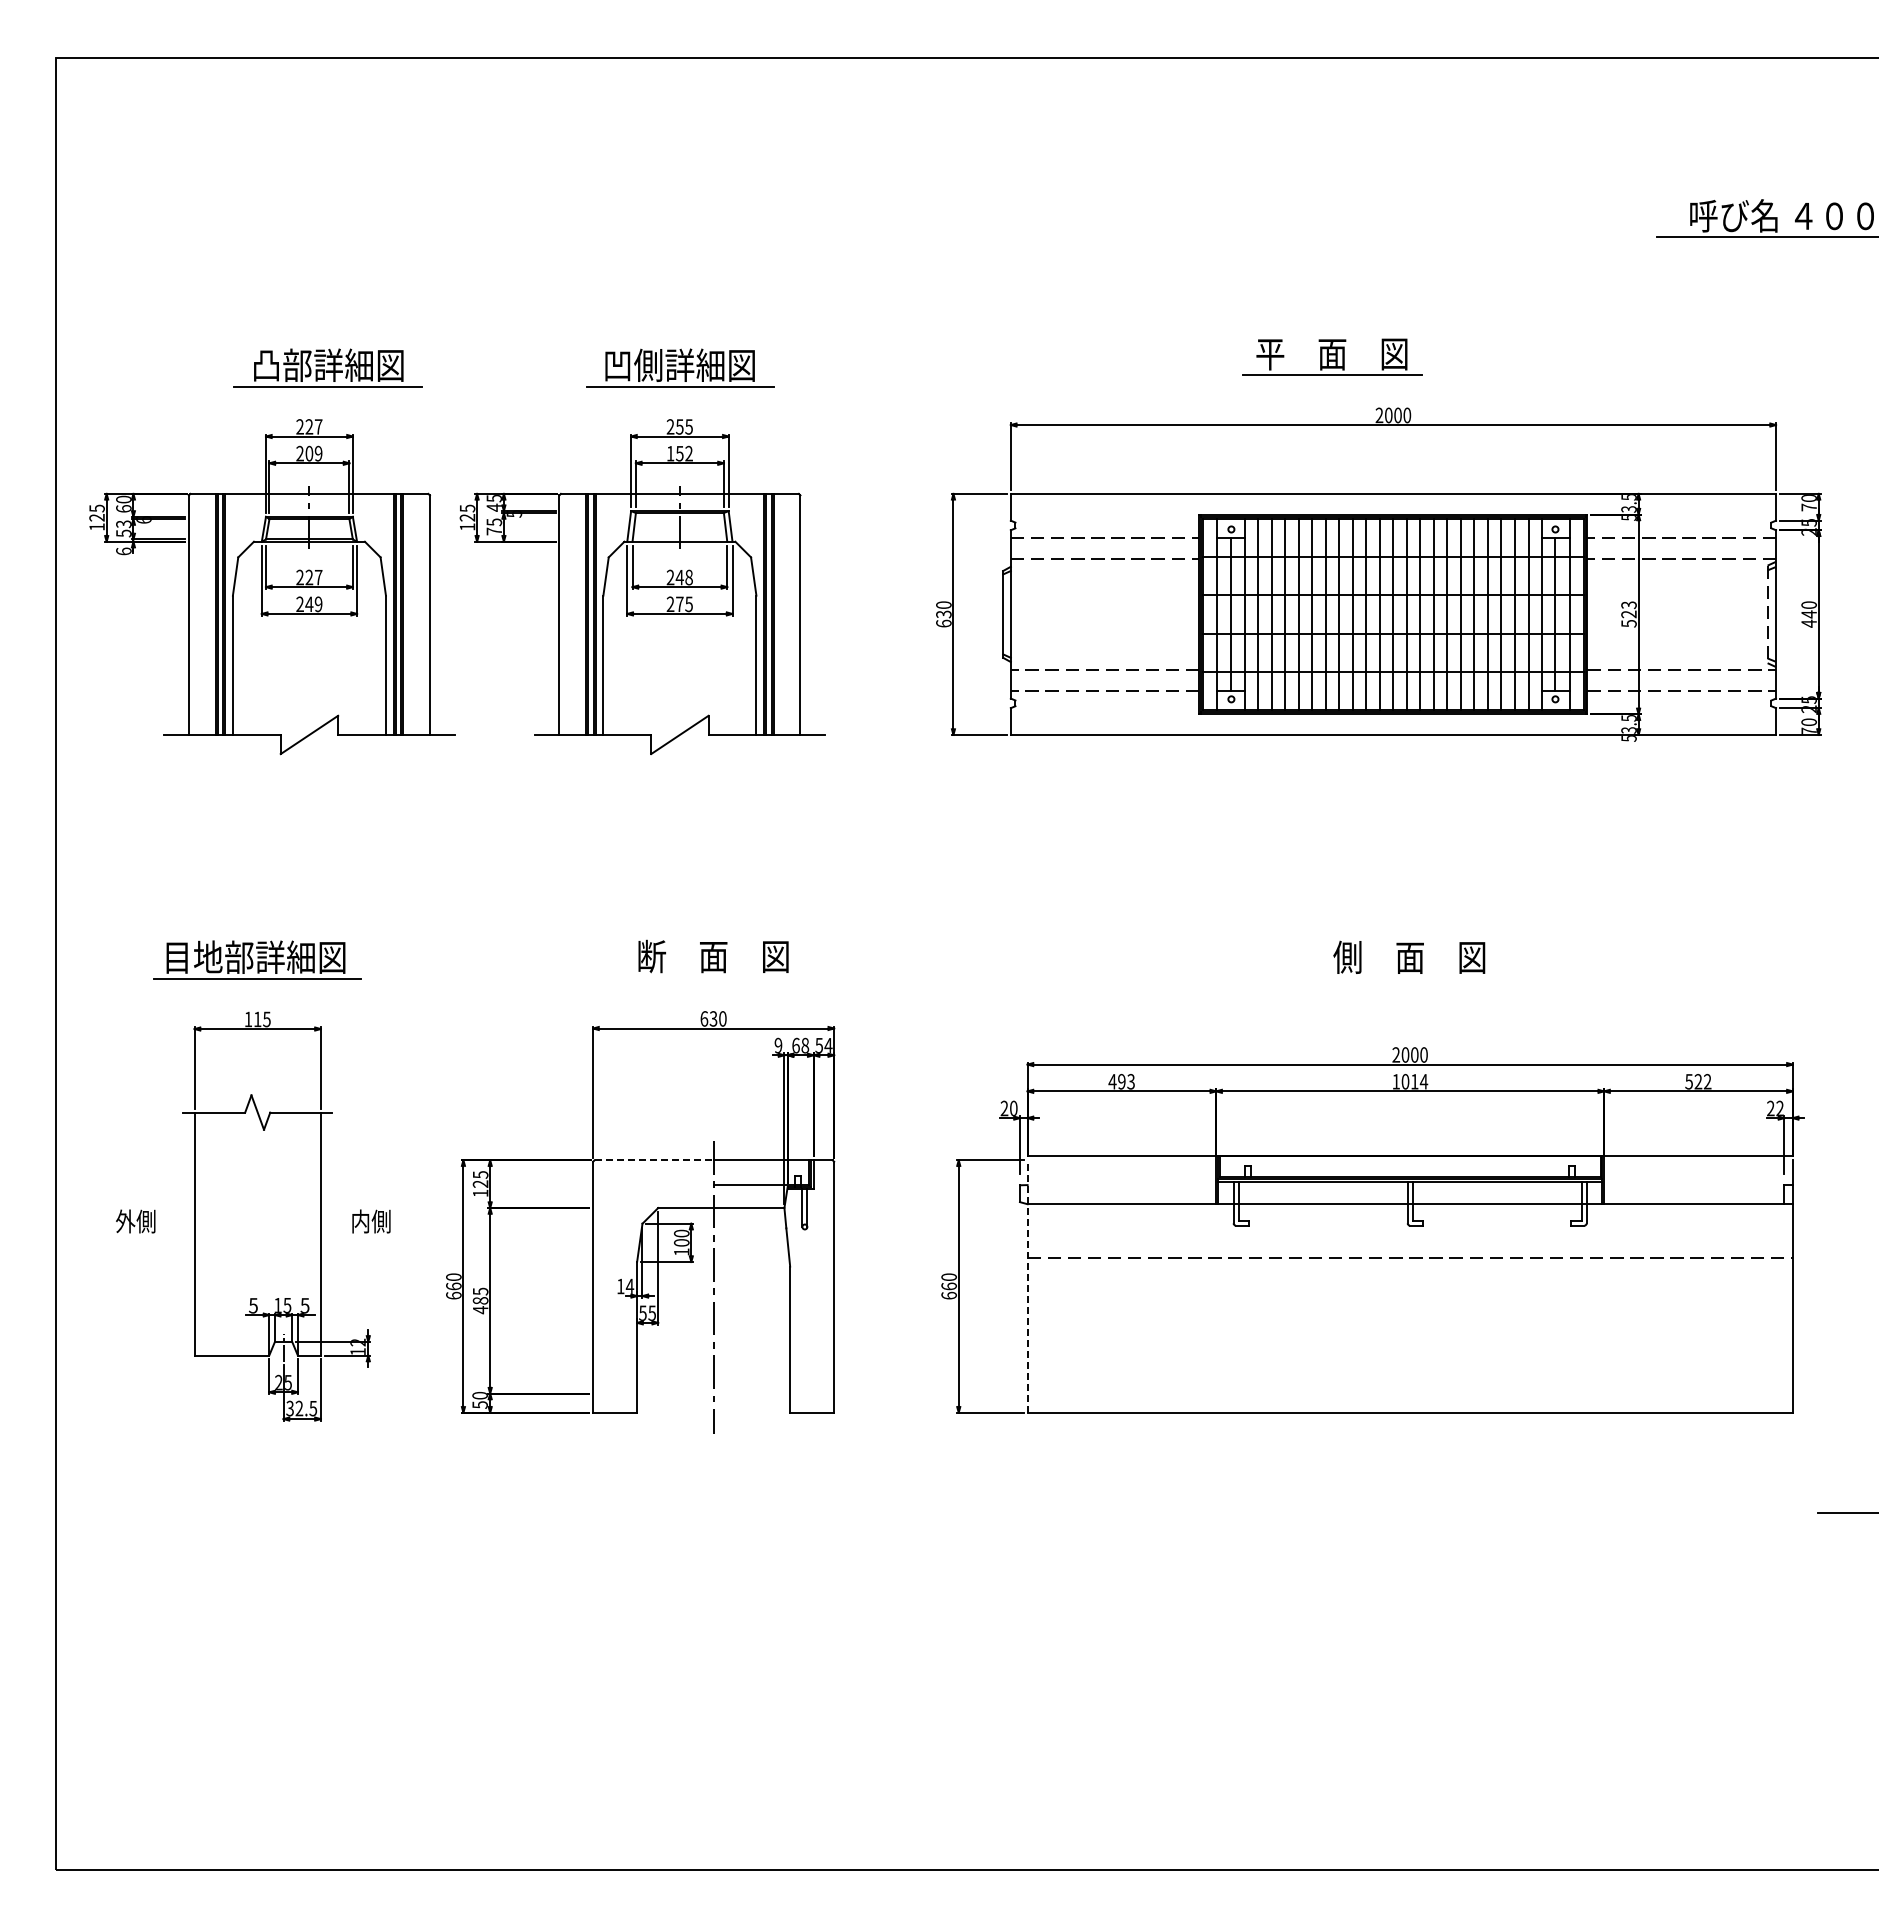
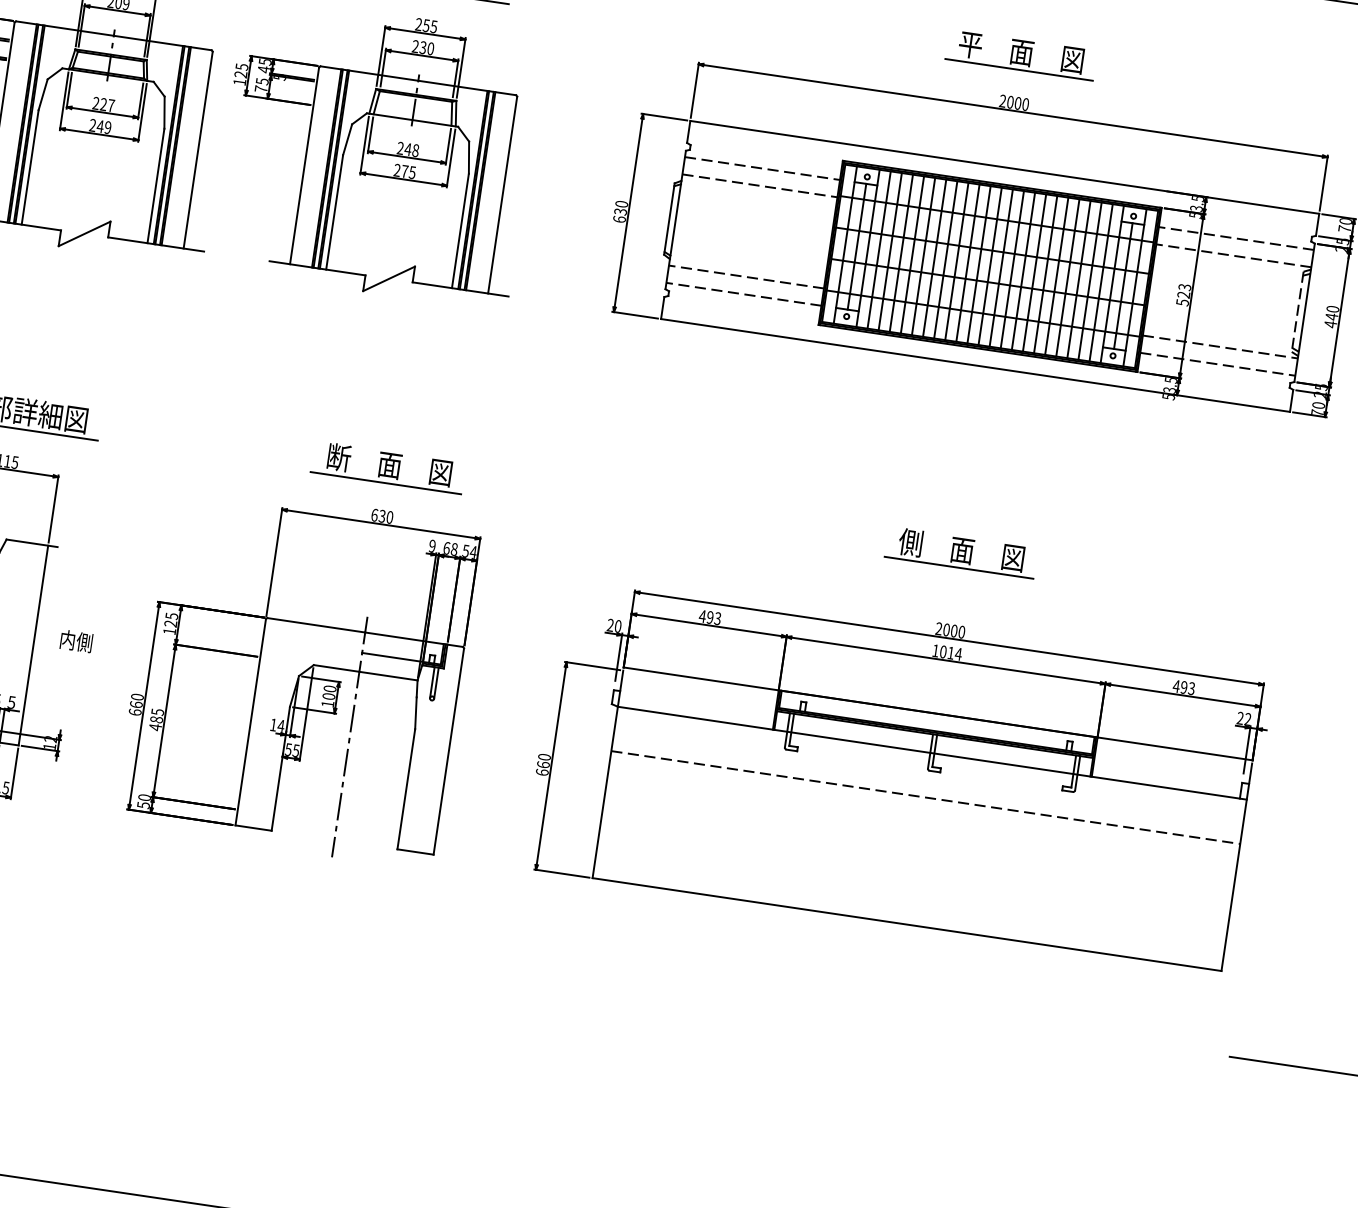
part: (1332, 356) -> (1021, 54), moved
text: (679, 453) -> (422, 47), 152 -> 230
line: (711, 978) -> (385, 482), added
line: (1408, 978) -> (958, 567), added
text: (1698, 1081) -> (1184, 687), 522 -> 493
line: (654, 1160) -> (316, 625), dashed -> solid
line: (1027, 1285) -> (607, 773), dashed -> solid

